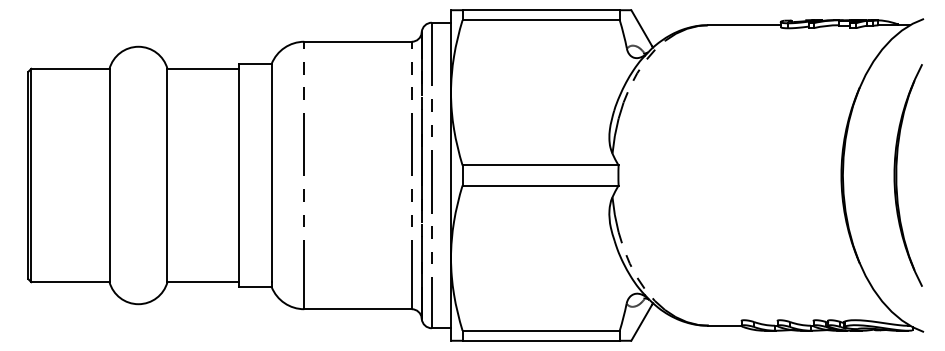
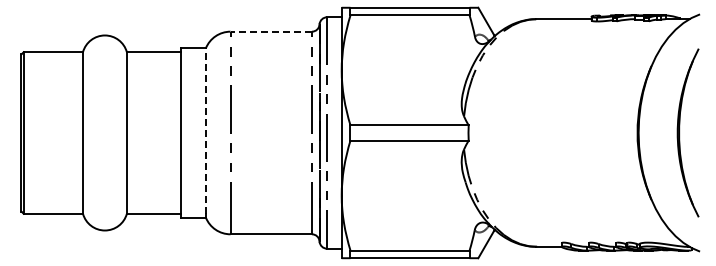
line: (358, 41) -> (271, 31), solid -> dashed
line: (271, 173) -> (205, 131), solid -> dashed

